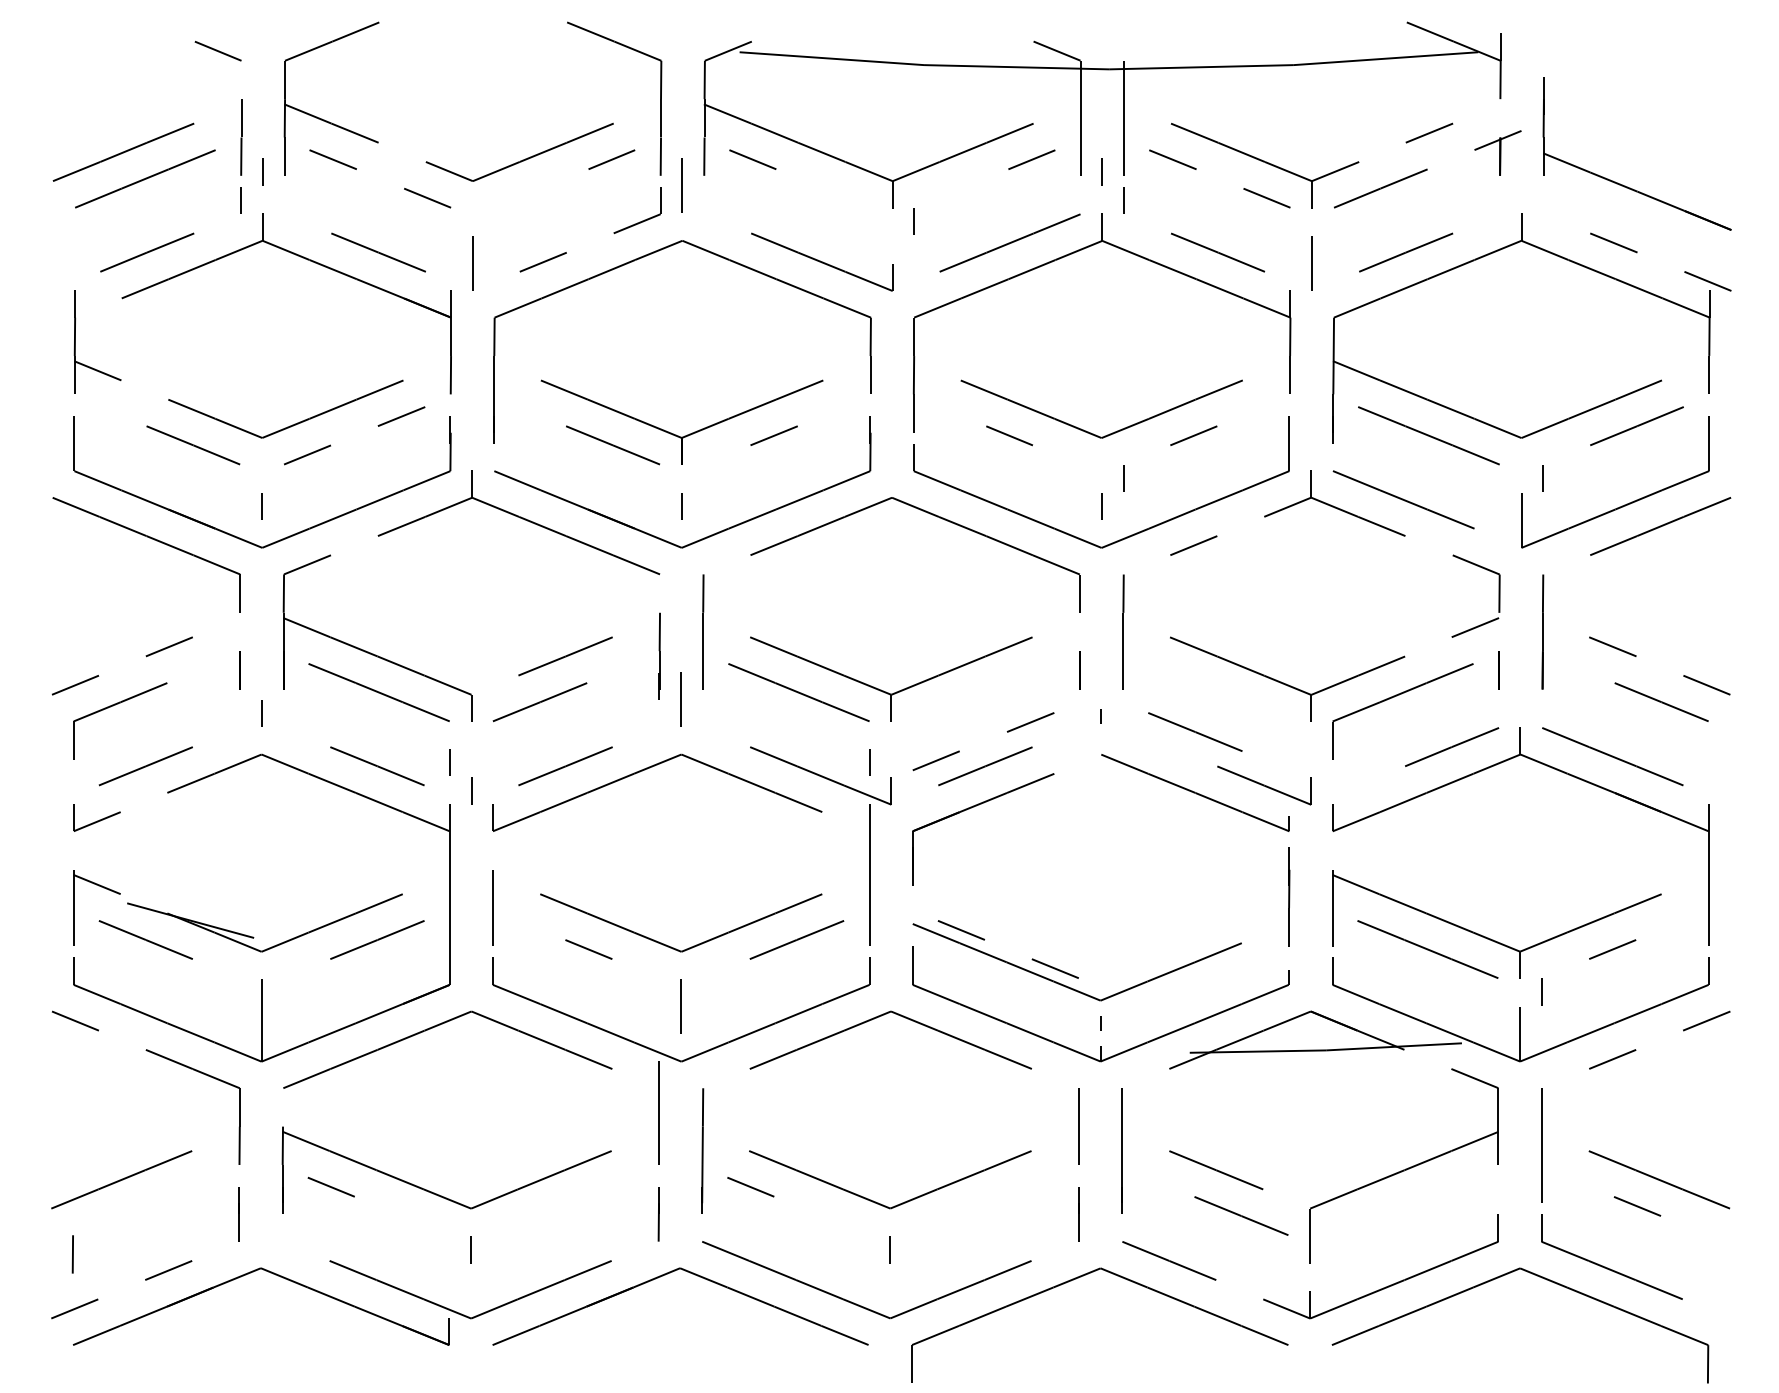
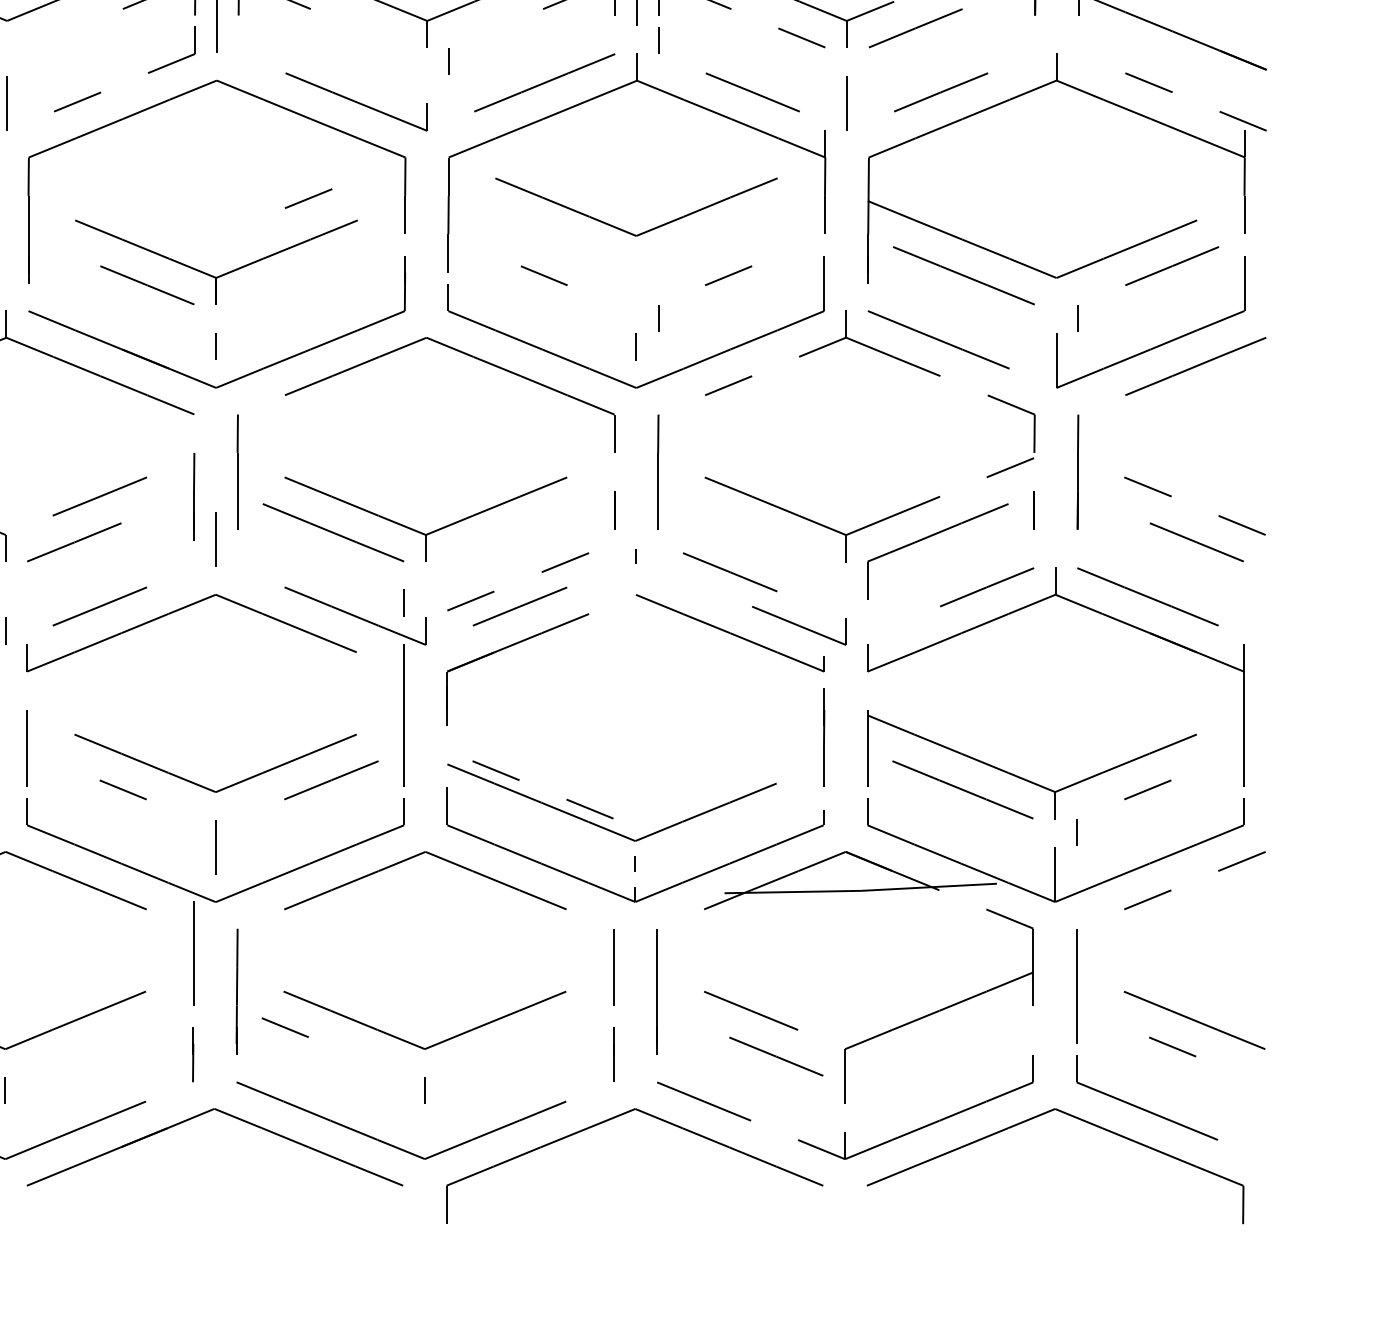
part: (1091, 432) -> (626, 230), moved
line: (773, 435) -> (307, 198), moved

